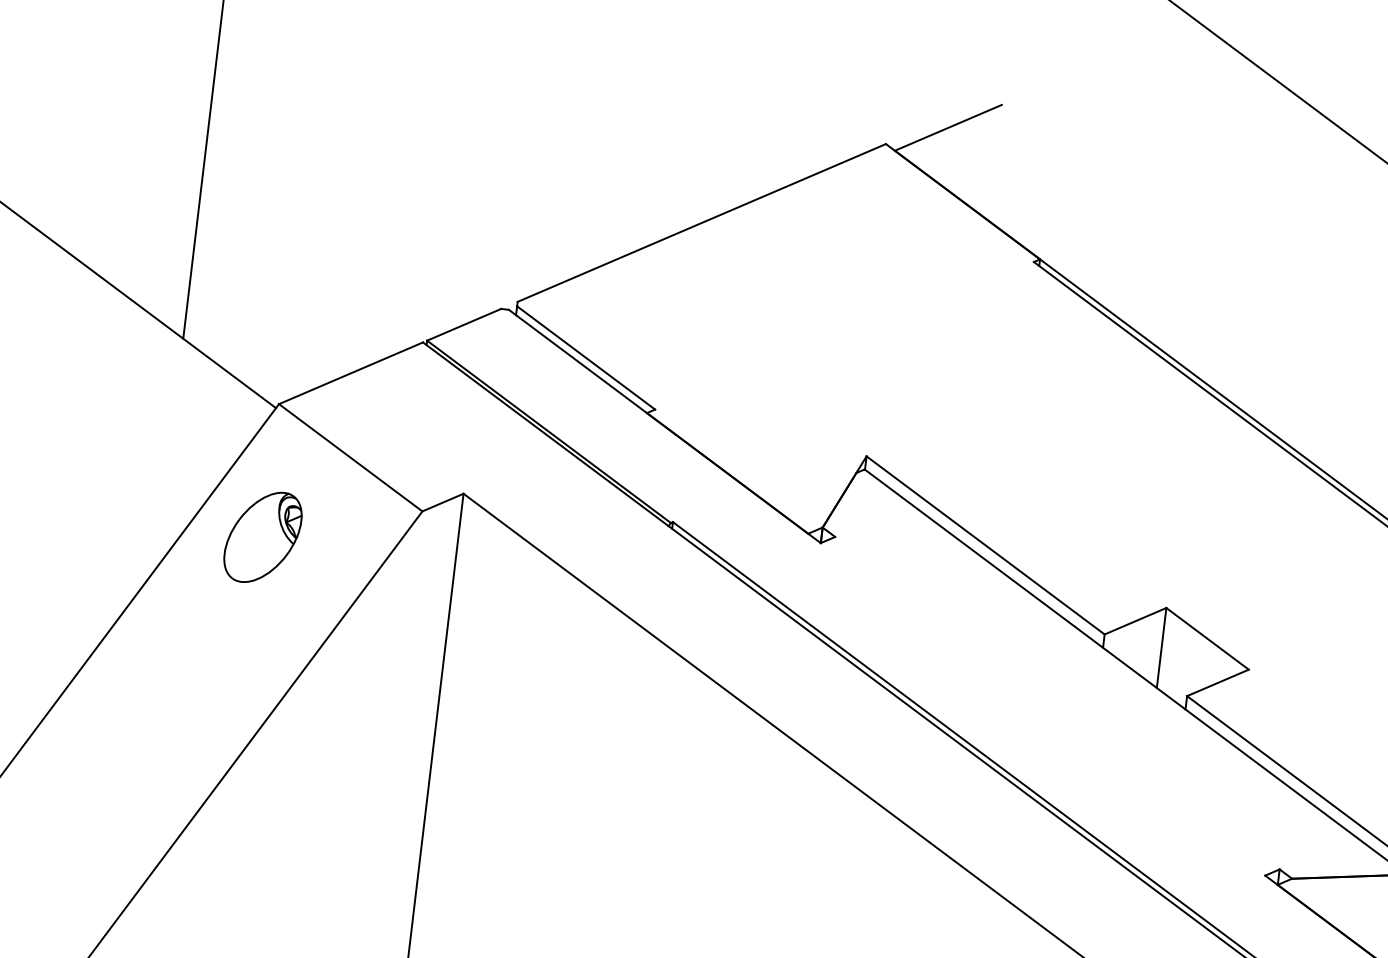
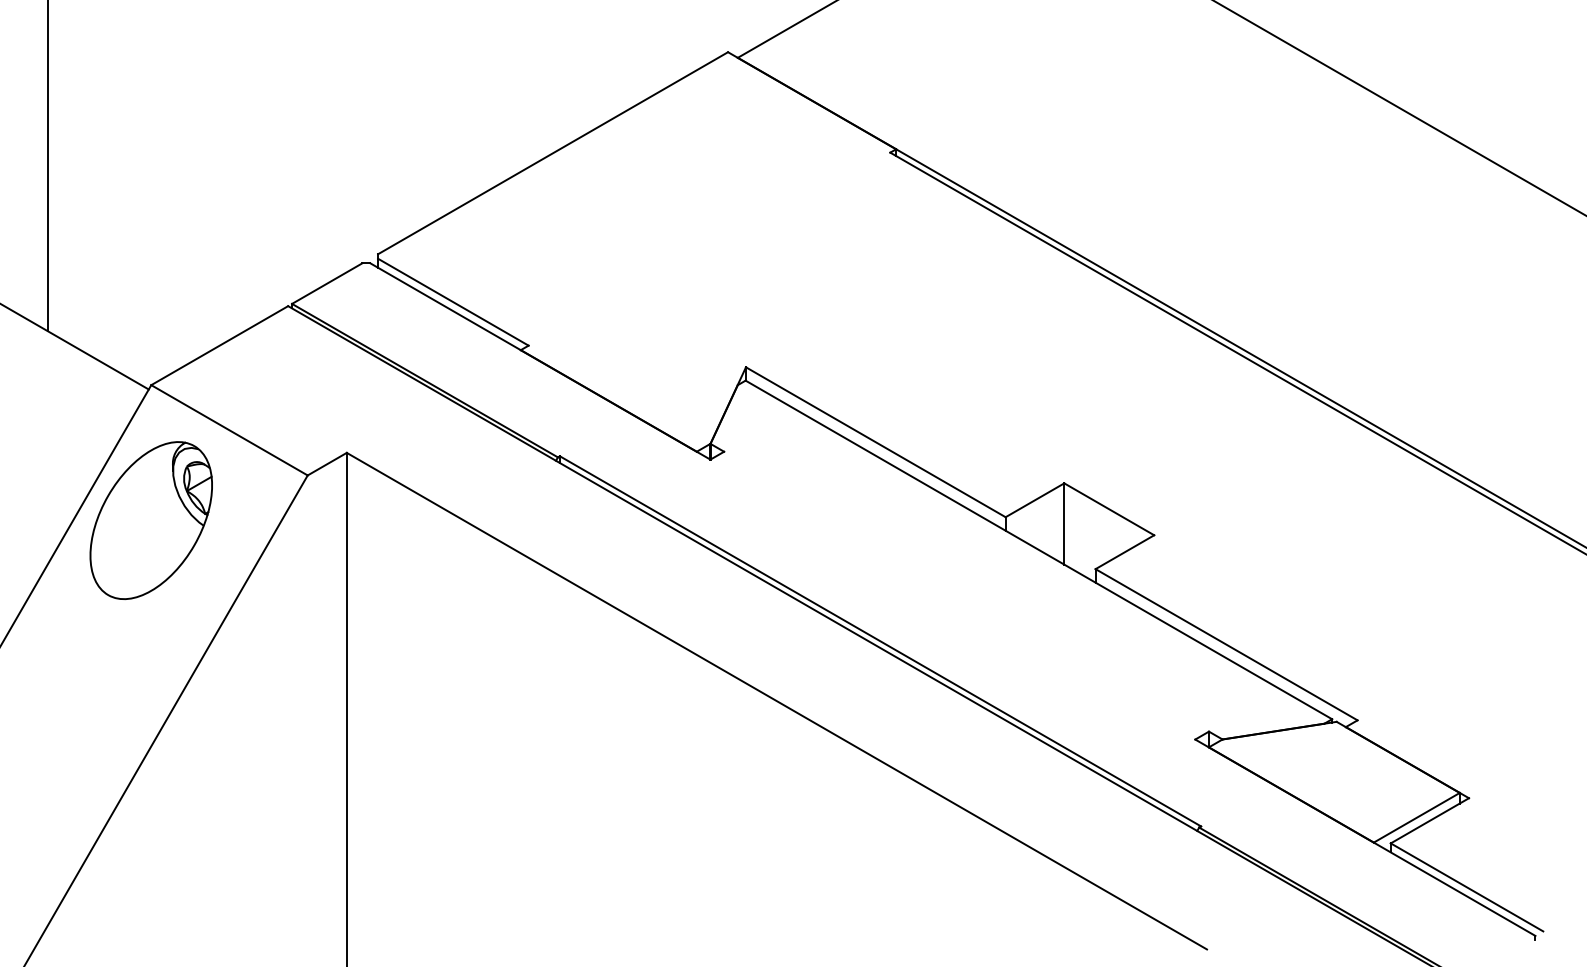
part: (262, 537) -> (150, 520), size x1.67

